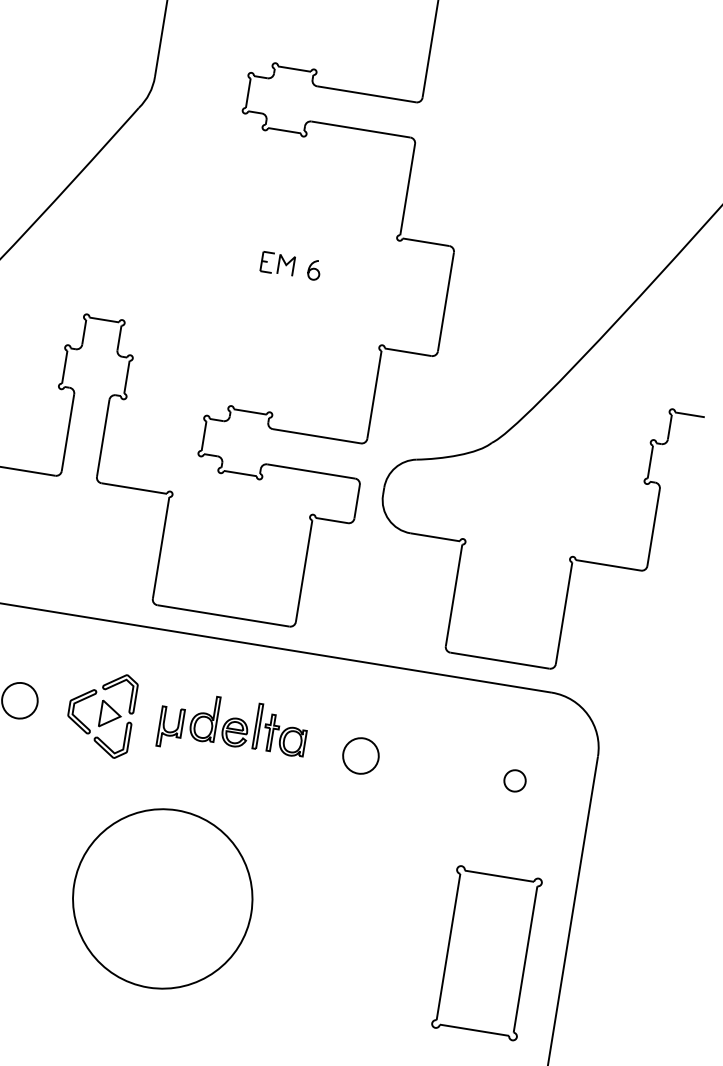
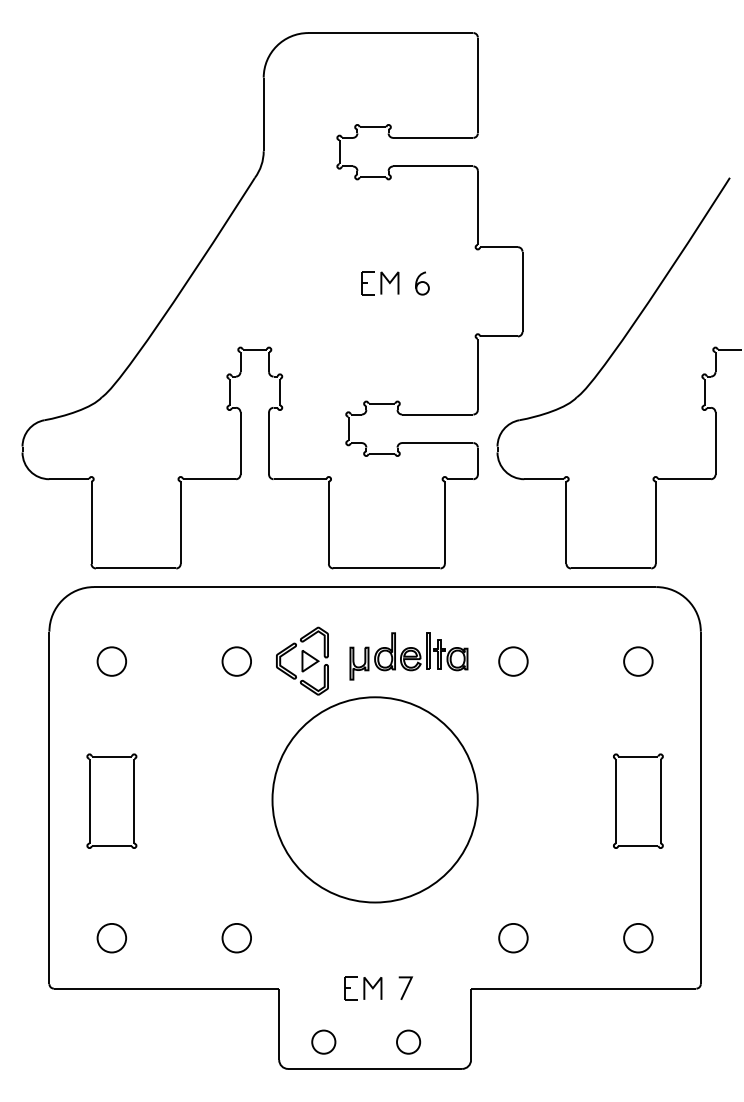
part: (291, 266) -> (395, 283), size x1.43
part: (515, 780) -> (638, 661), size x1.67
part: (162, 898) -> (374, 799), size x1.43
part: (487, 952) -> (638, 800), size x0.71

